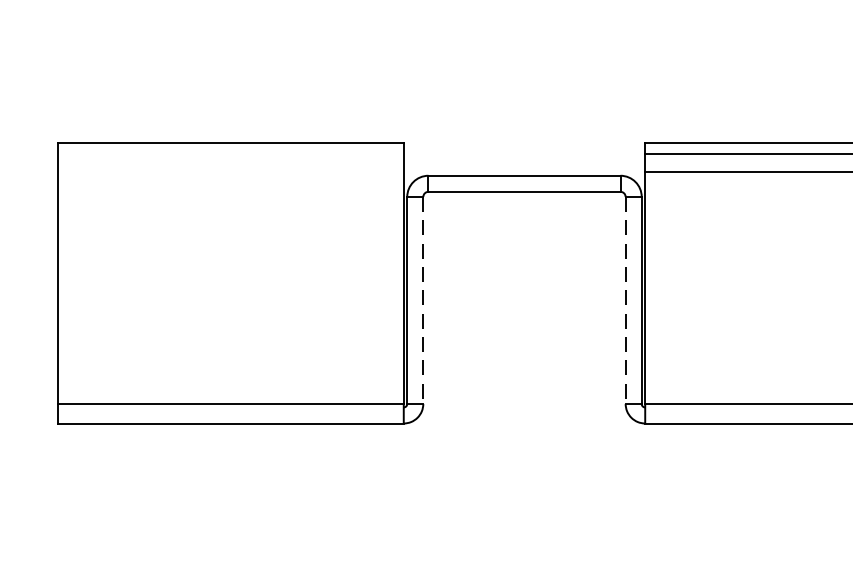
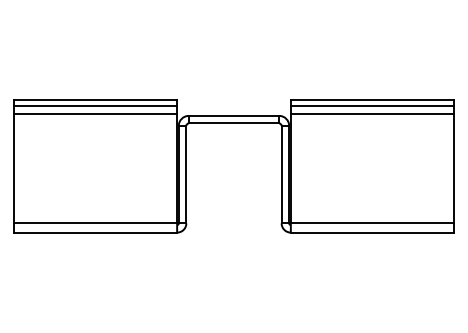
line: (230, 153) -> (95, 105), added
line: (230, 172) -> (95, 114), added
line: (423, 300) -> (186, 174), dashed -> solid
line: (625, 300) -> (281, 174), dashed -> solid

